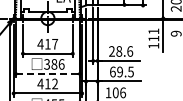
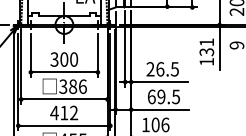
text: (153, 38) -> (206, 51), 111 -> 131
text: (47, 43) -> (63, 58), 417 -> 300
text: (124, 51) -> (167, 69), 28.6 -> 26.5
line: (47, 73) -> (63, 98), dashed -> solid

